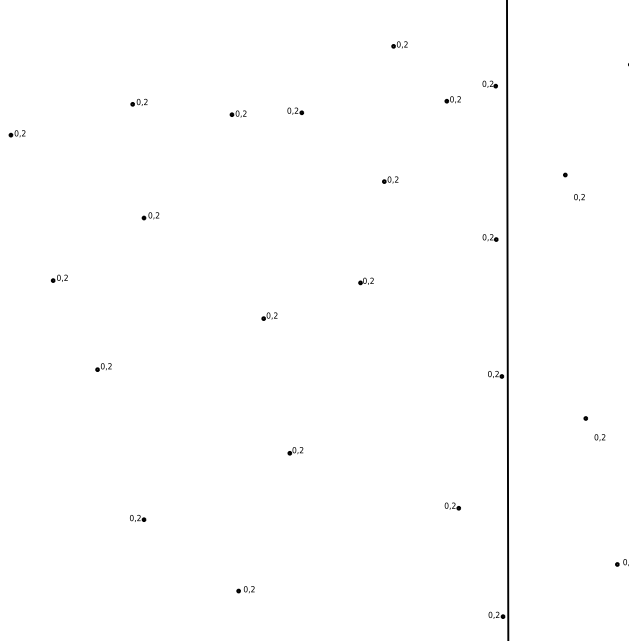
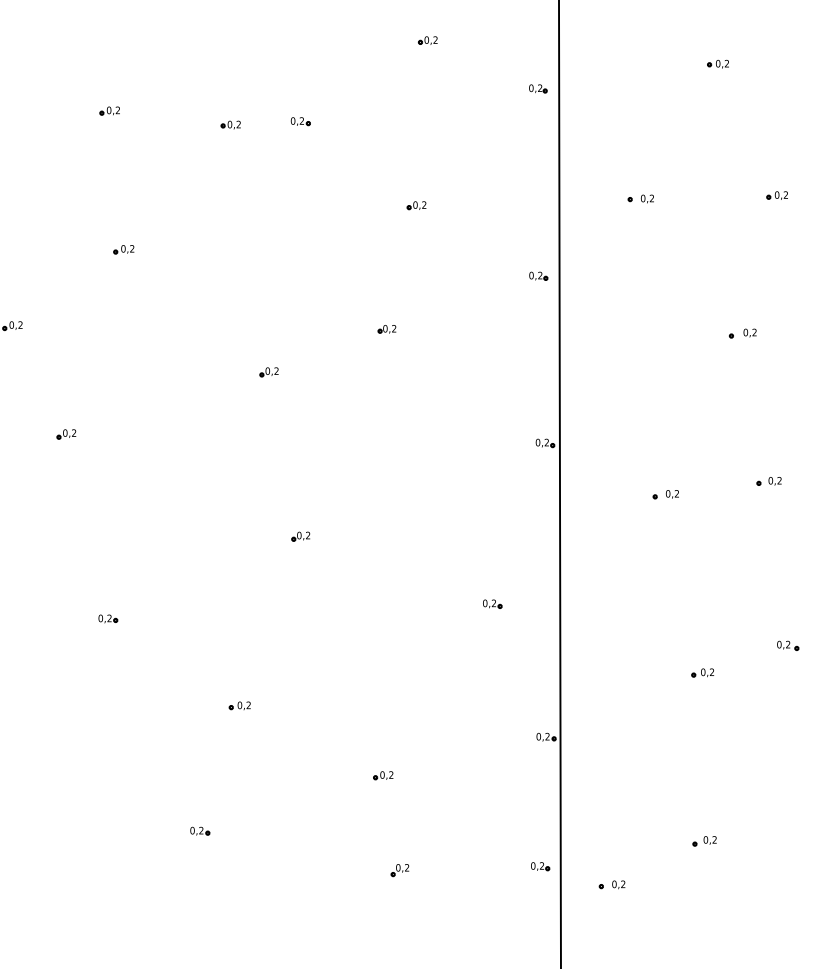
part: (452, 99) -> (492, 107), removed
text: (579, 197) -> (647, 198), moved
text: (599, 437) -> (672, 494), moved

